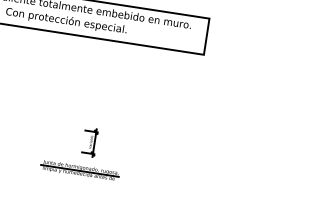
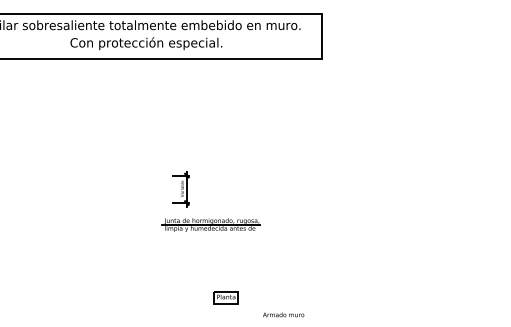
part: (89, 142) -> (180, 189), moved
part: (79, 170) -> (210, 224), moved

